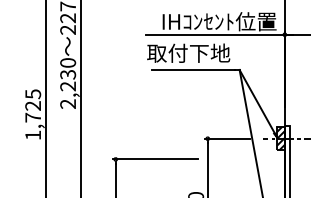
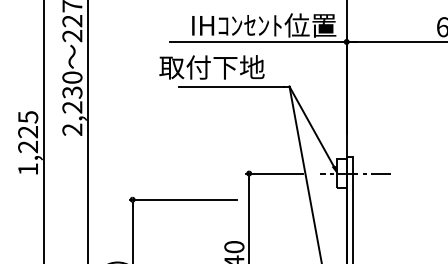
text: (188, 53) -> (211, 67), moved
text: (32, 117) -> (27, 146), 1,725 -> 1,225
hatch: (280, 138) -> (341, 173), removed

